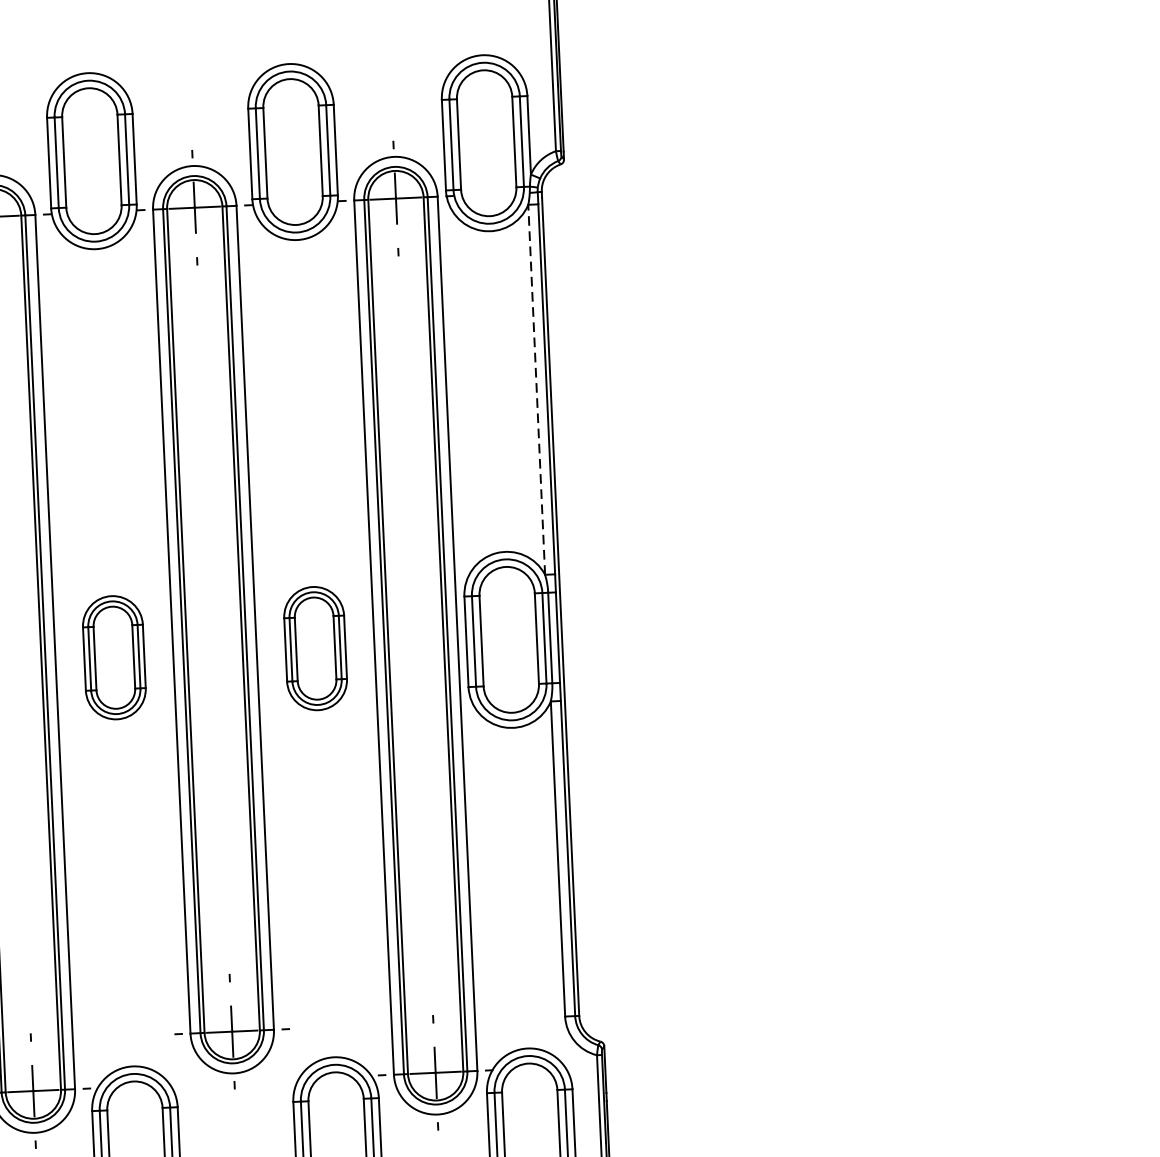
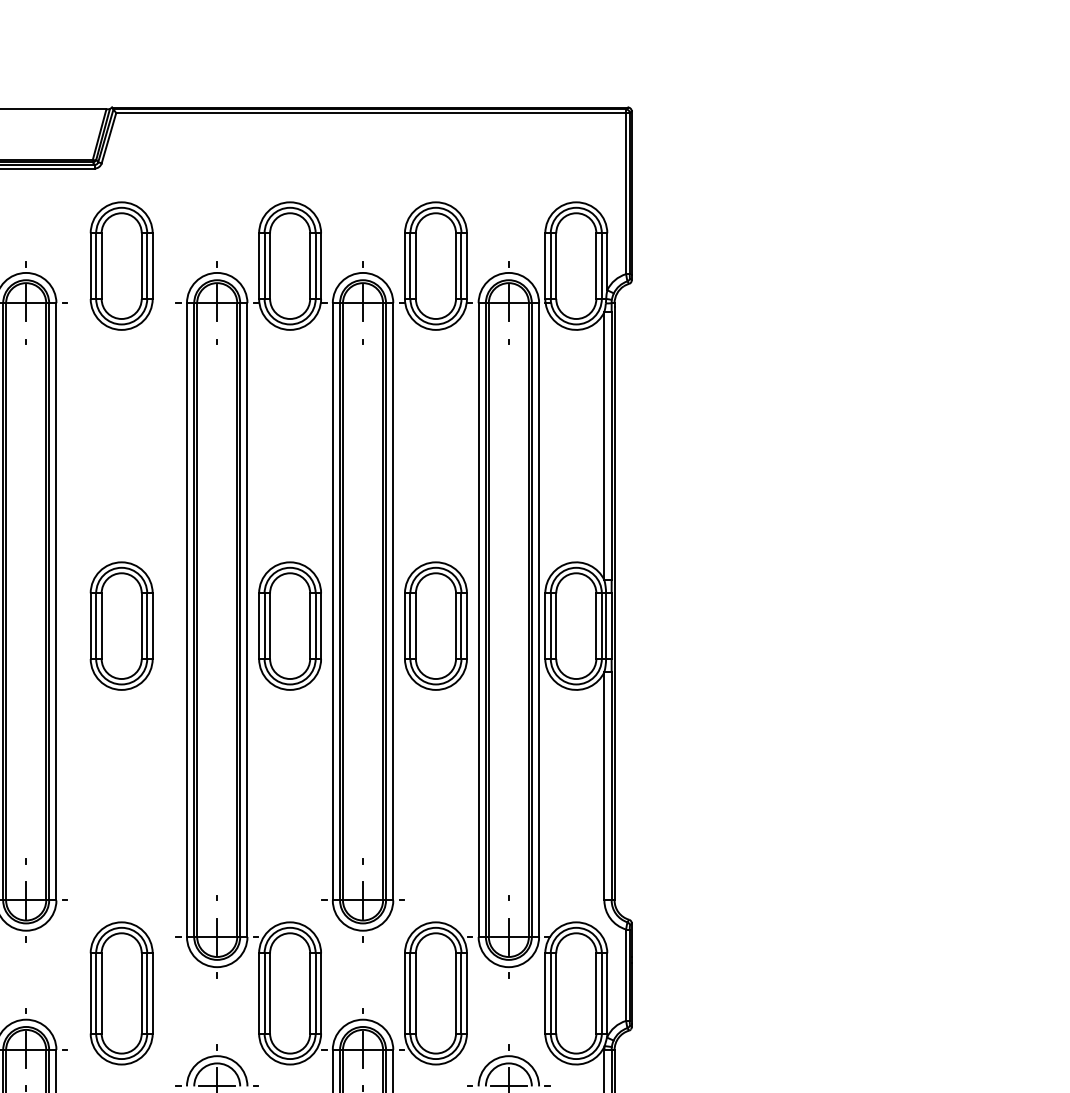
line: (536, 388) -> (604, 445), dashed -> solid
part: (314, 647) -> (435, 625), size x1.43
part: (113, 656) -> (289, 625), size x1.43

